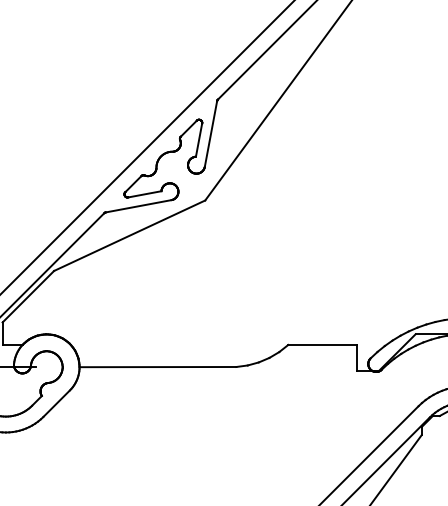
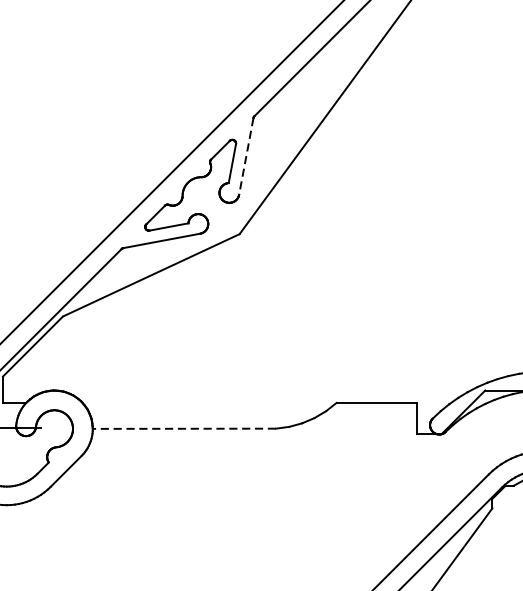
line: (210, 134) -> (245, 157), solid -> dashed
line: (157, 367) -> (183, 429), solid -> dashed

